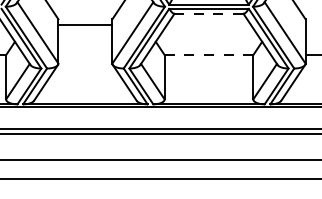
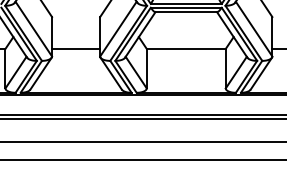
line: (209, 14) -> (186, 12), dashed -> solid
line: (85, 24) -> (76, 48), moved
line: (209, 54) -> (186, 48), dashed -> solid

